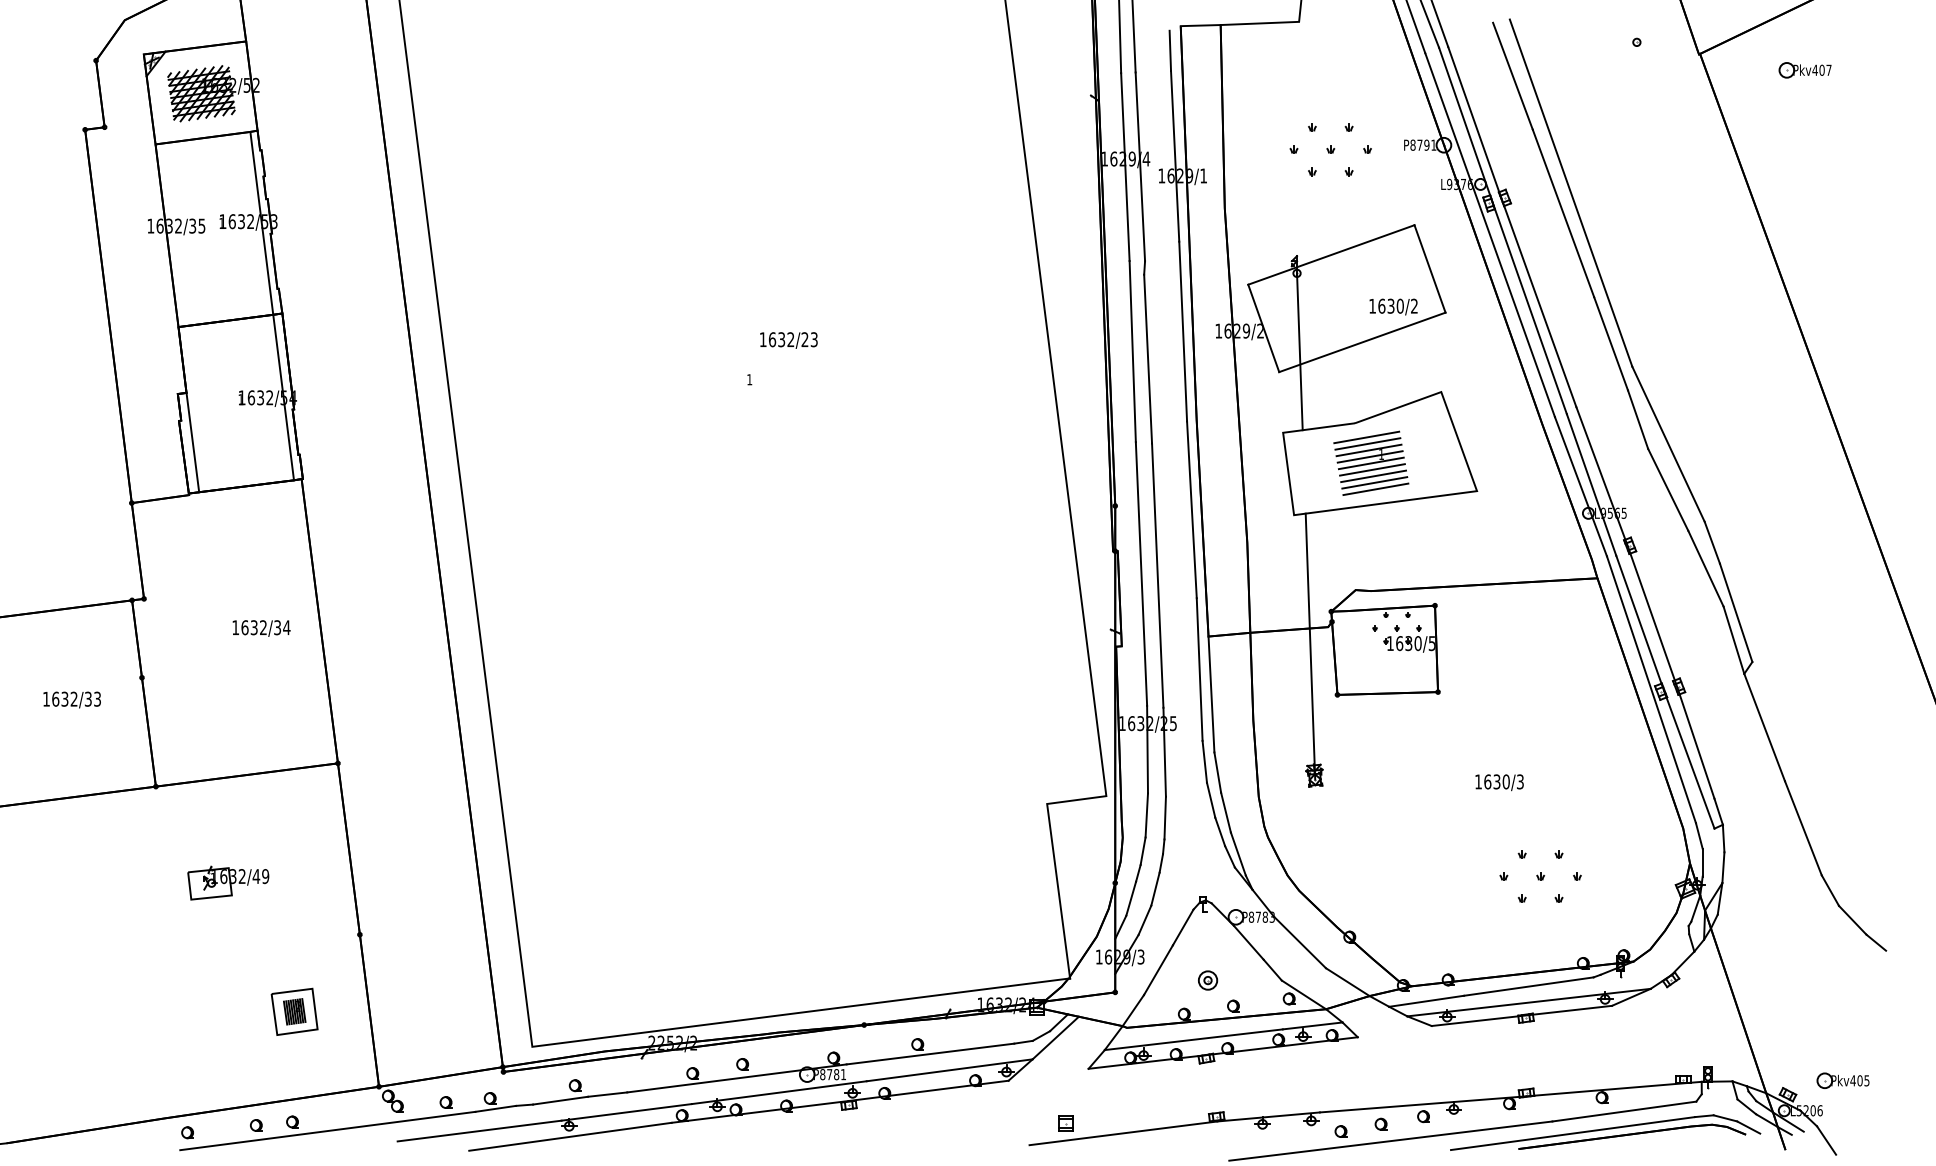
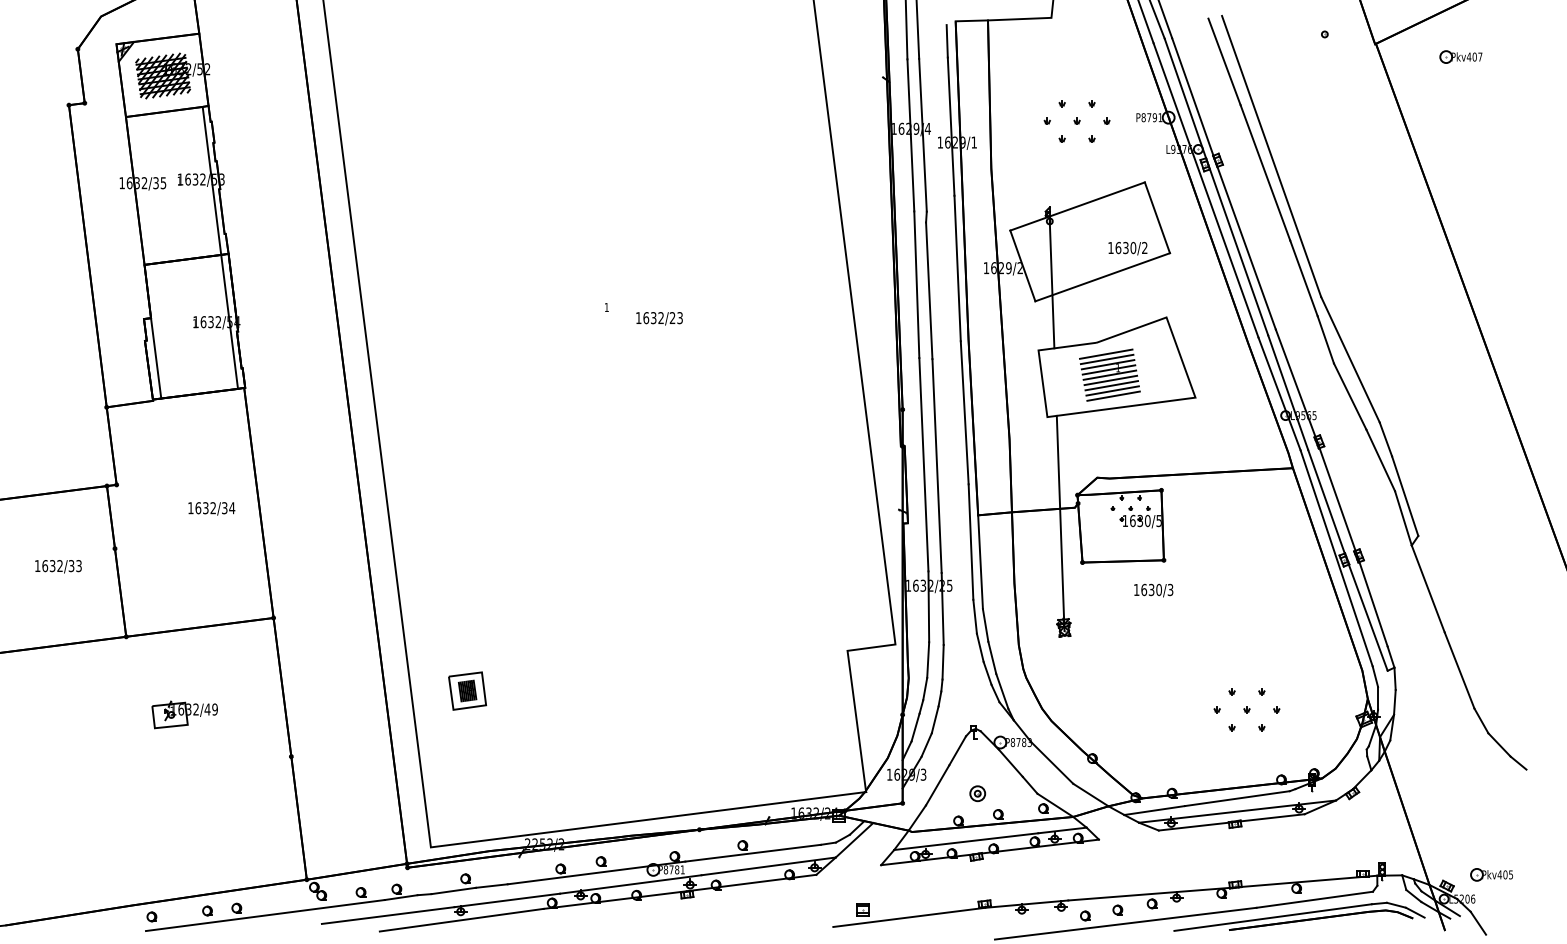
text: (788, 340) -> (659, 318), moved
text: (1499, 782) -> (1153, 590), moved
part: (294, 1011) -> (467, 690), moved

